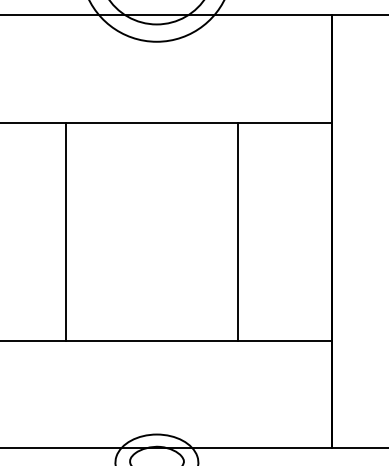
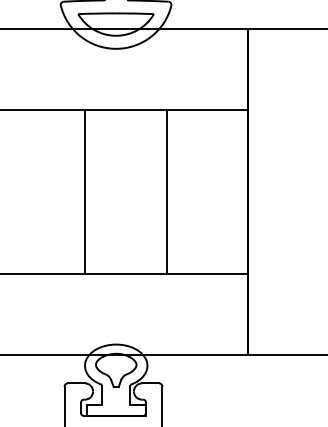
line: (65, 231) -> (84, 191), moved
line: (238, 231) -> (166, 191), moved

